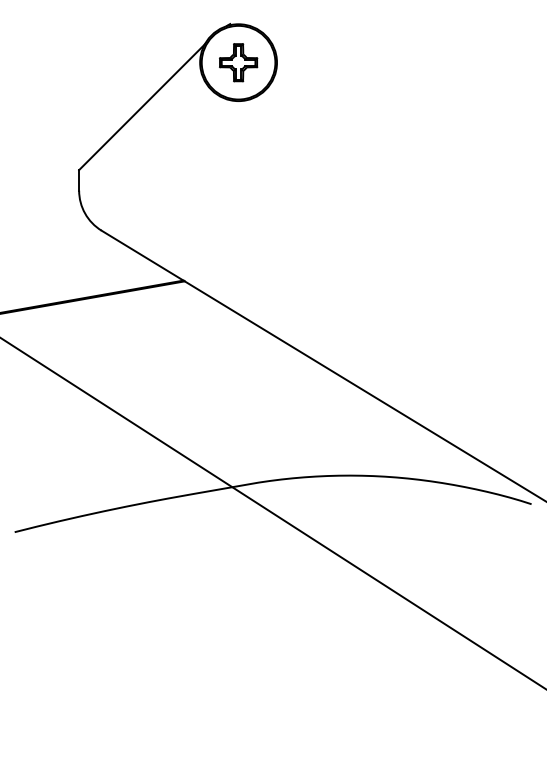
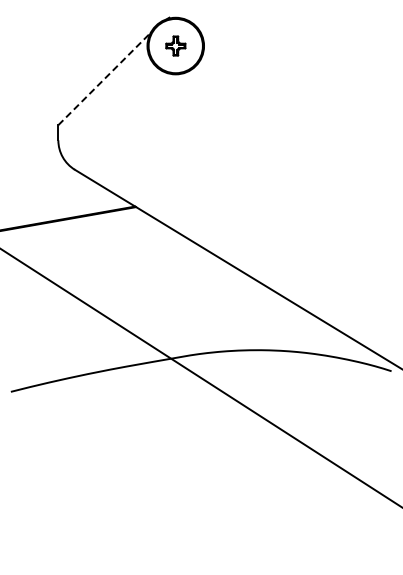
part: (238, 61) -> (175, 45), size x0.7
line: (141, 106) -> (104, 78), solid -> dashed

